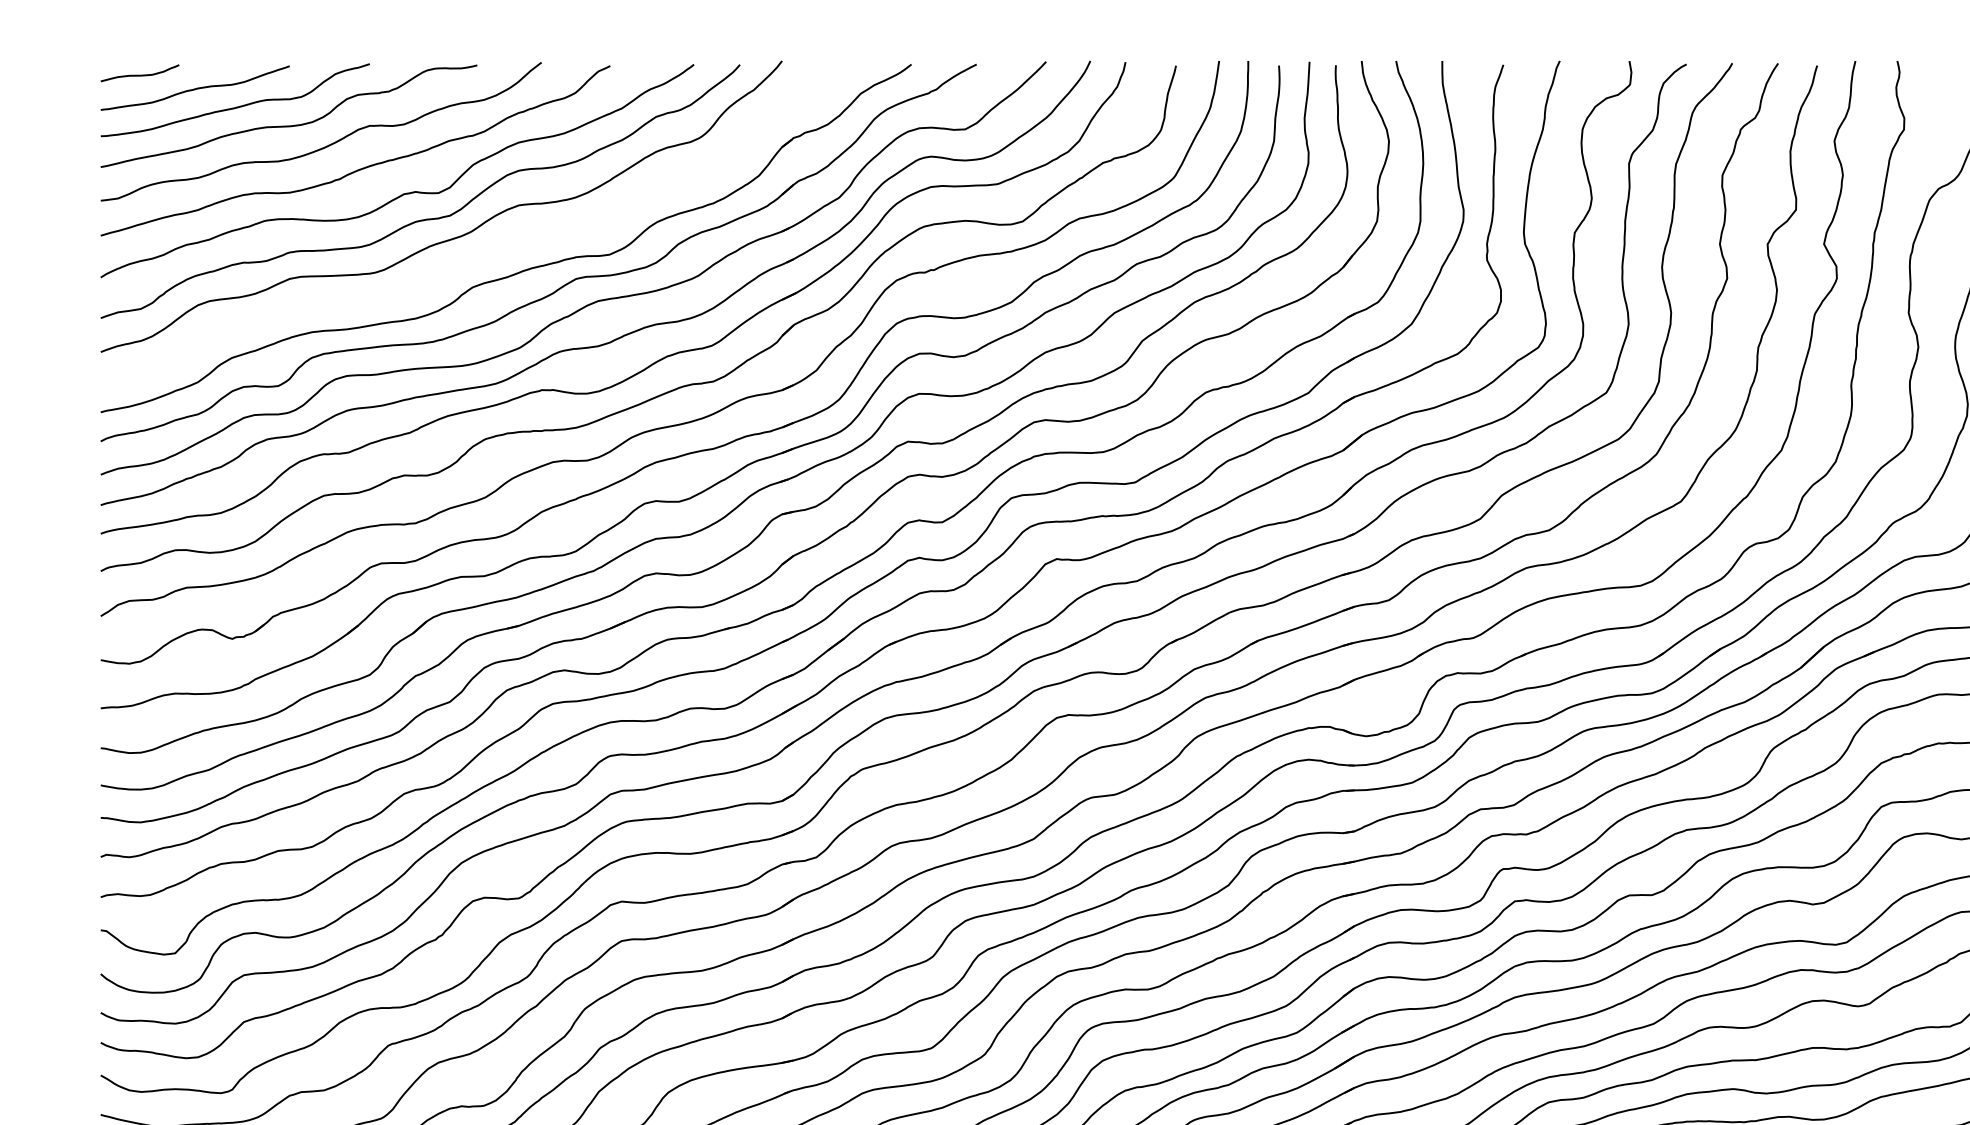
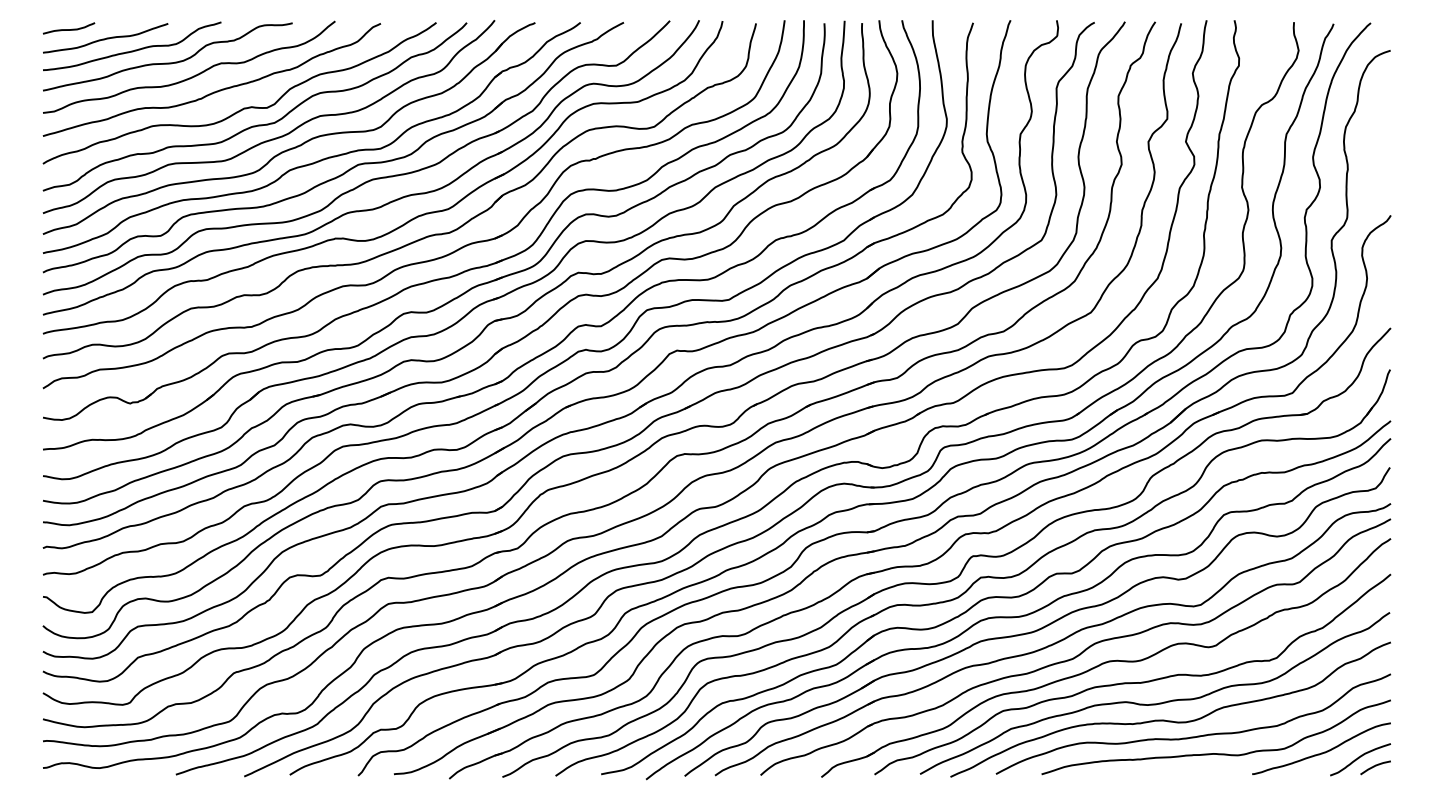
part: (484, 249) -> (297, 145), added

